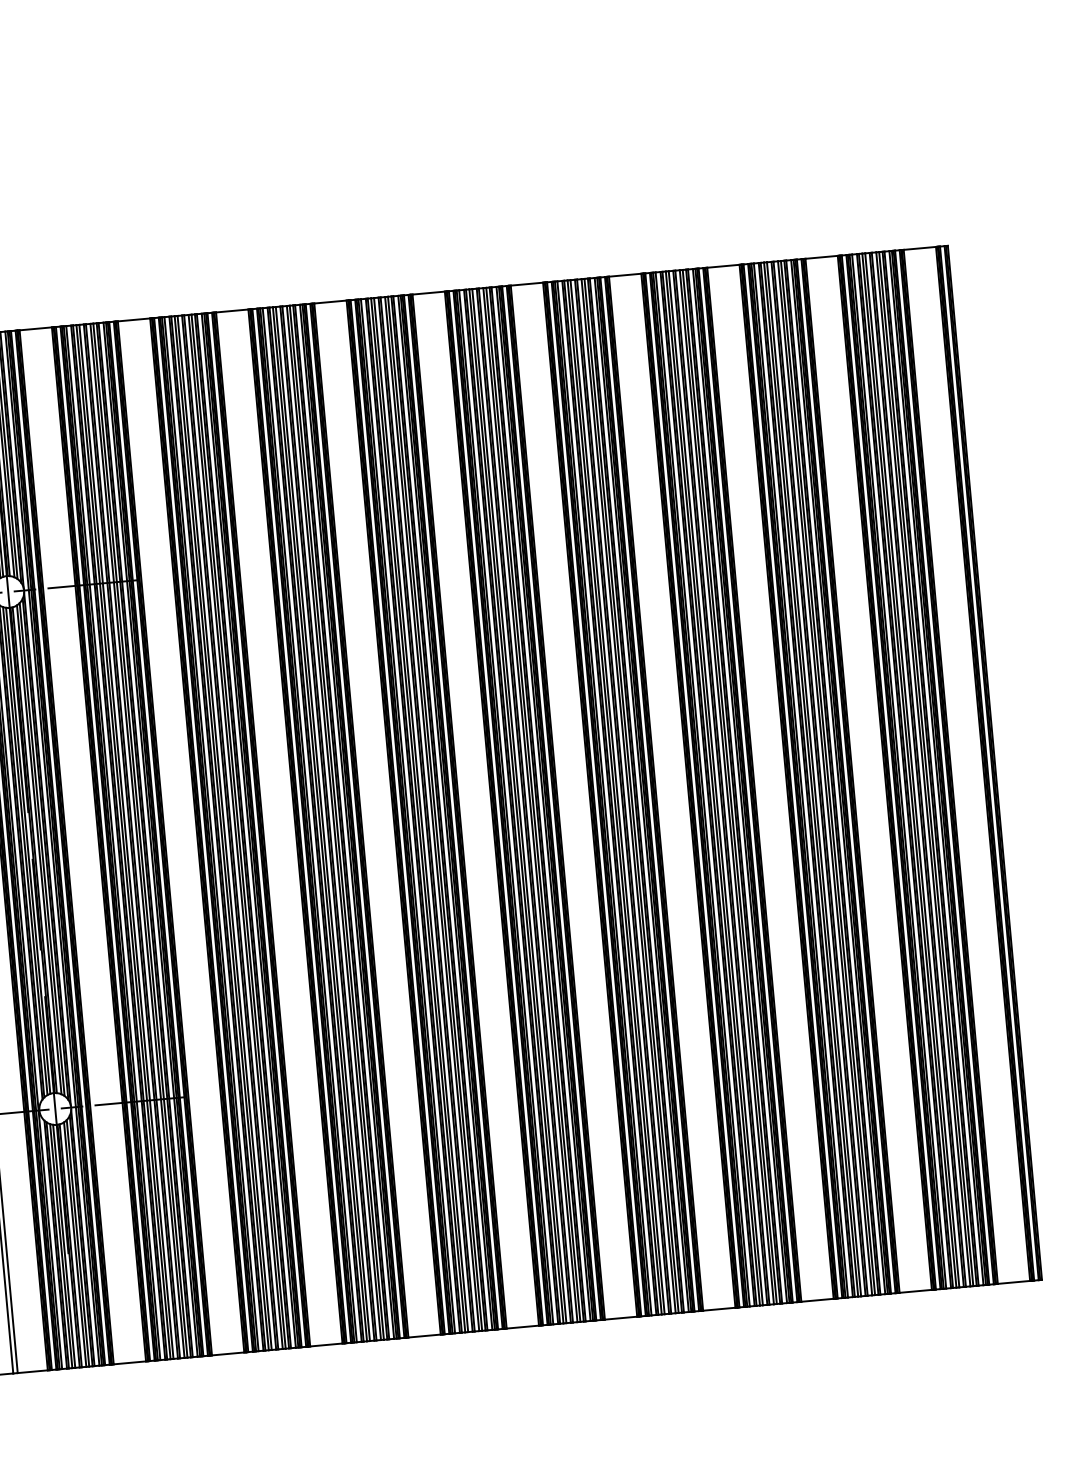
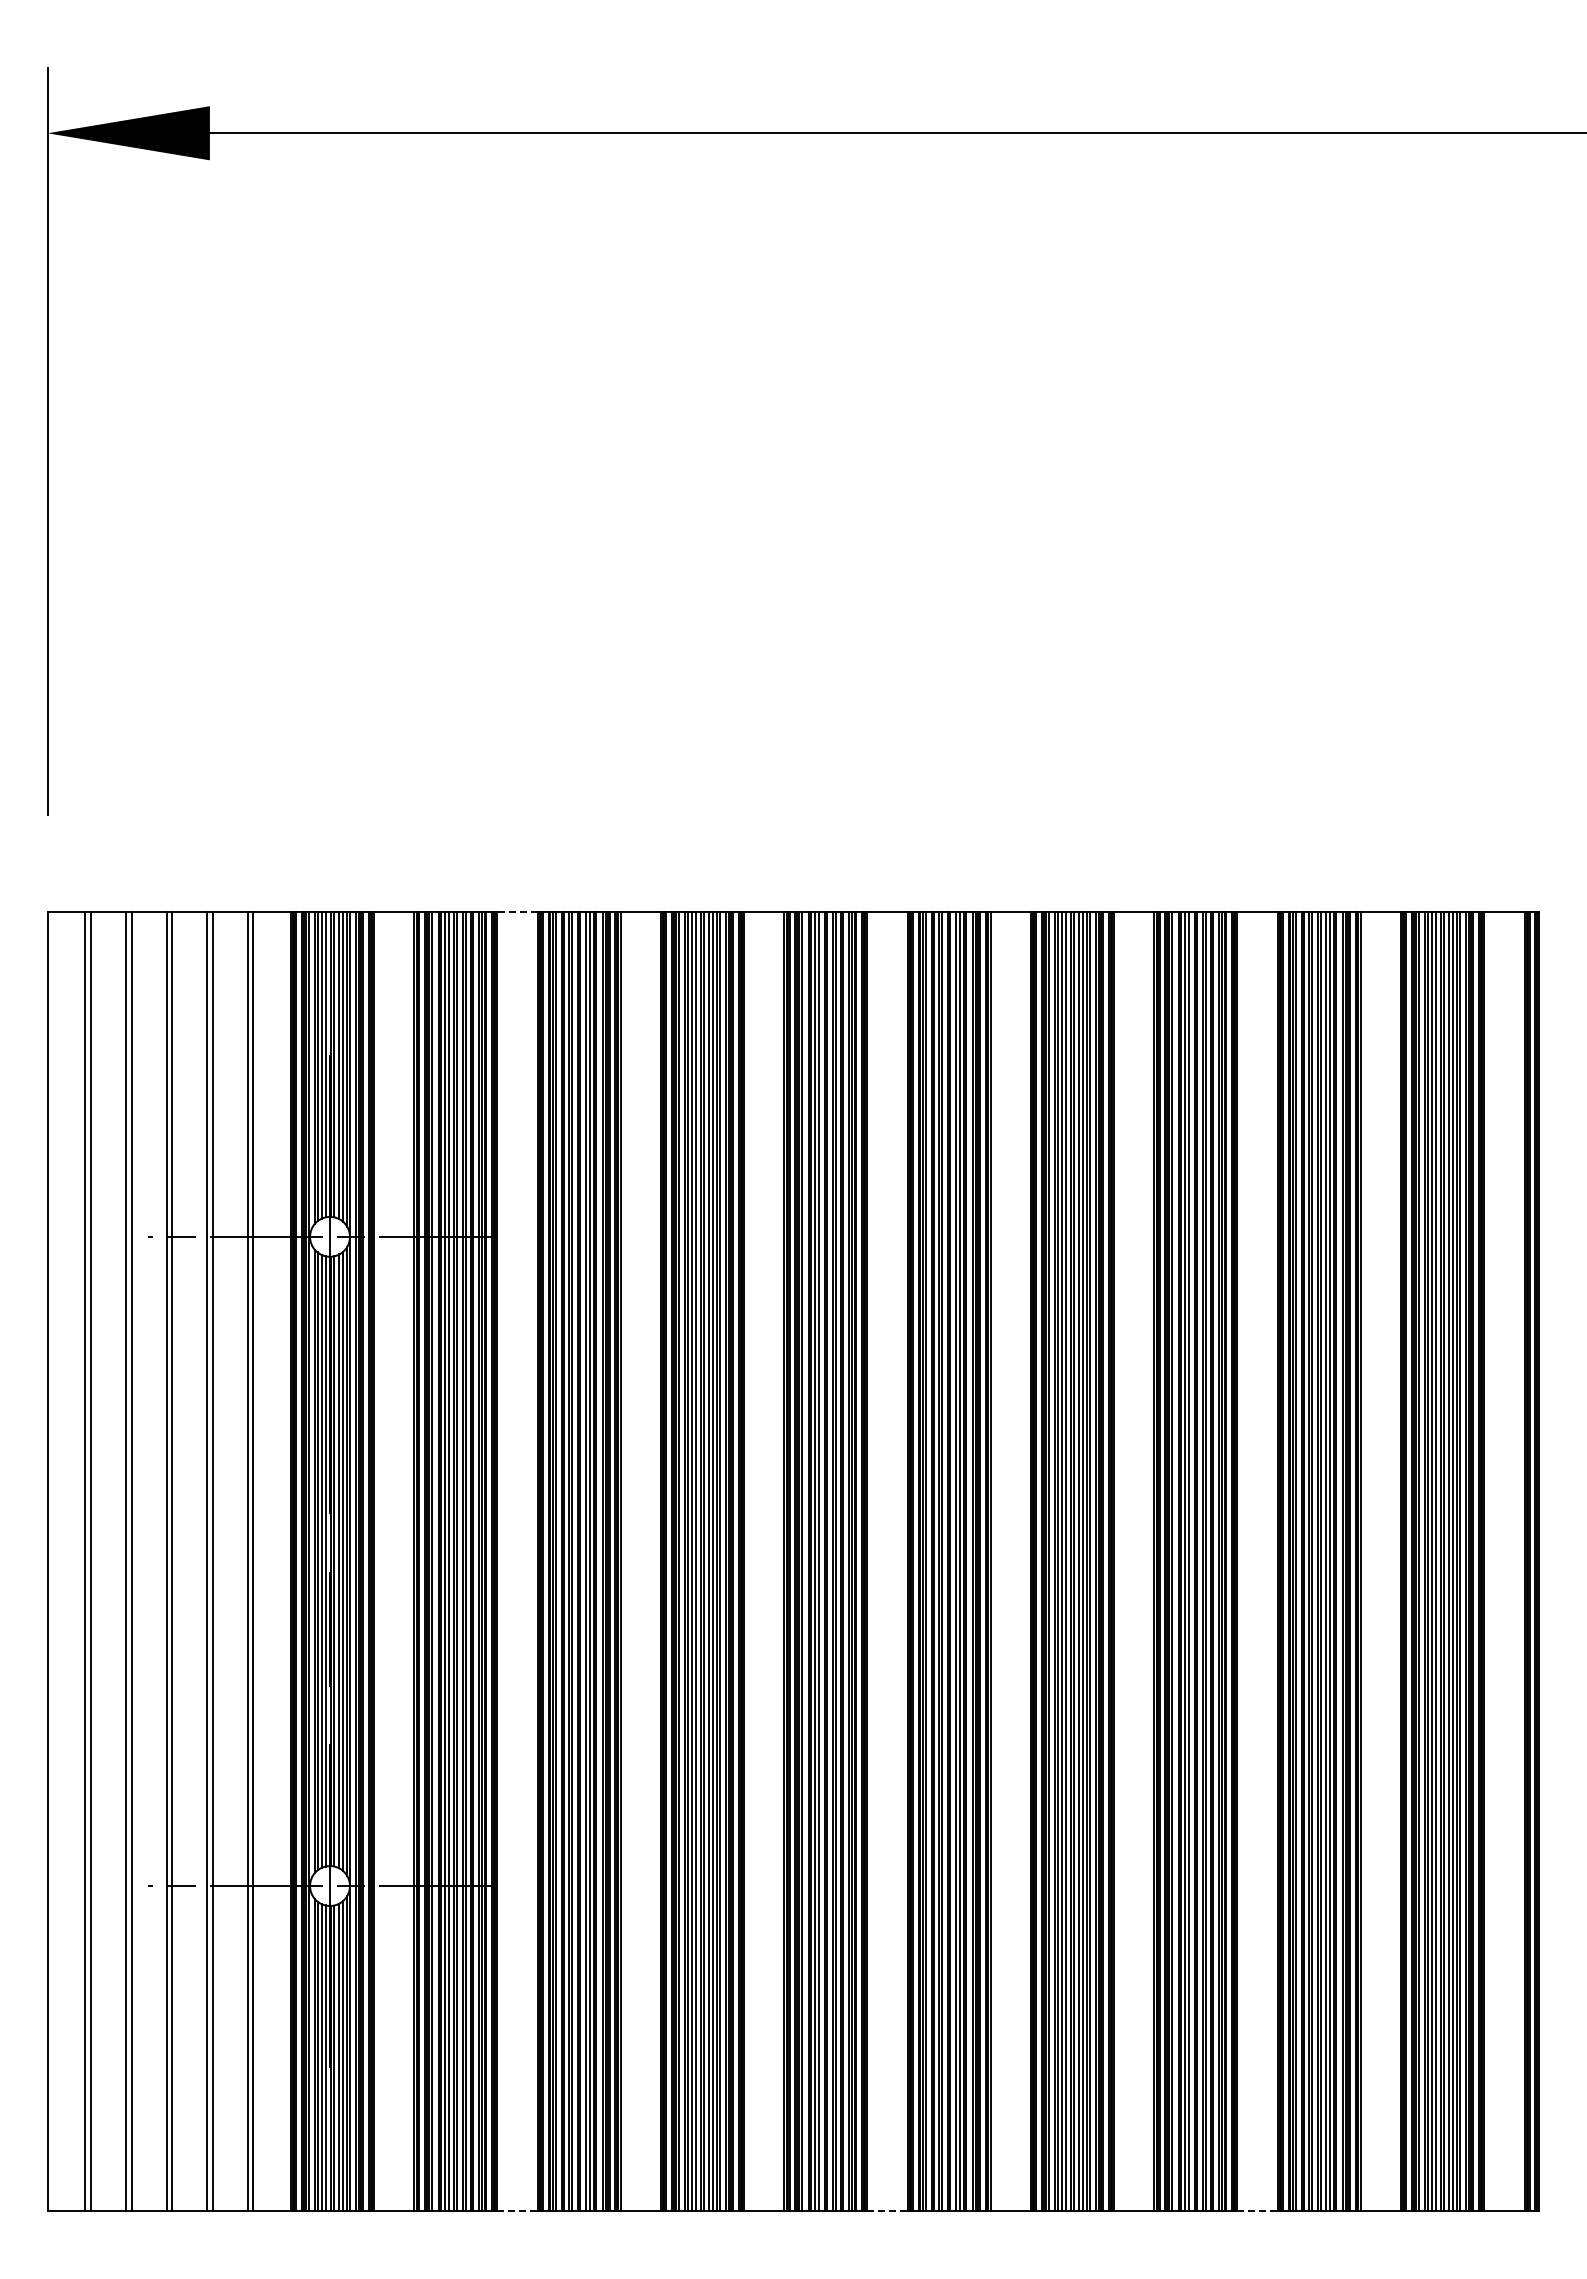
line: (133, 320) -> (516, 912), solid -> dashed
line: (818, 1300) -> (1258, 2210), solid -> dashed
line: (522, 1327) -> (887, 2210), solid -> dashed
line: (228, 1353) -> (517, 2210), solid -> dashed

